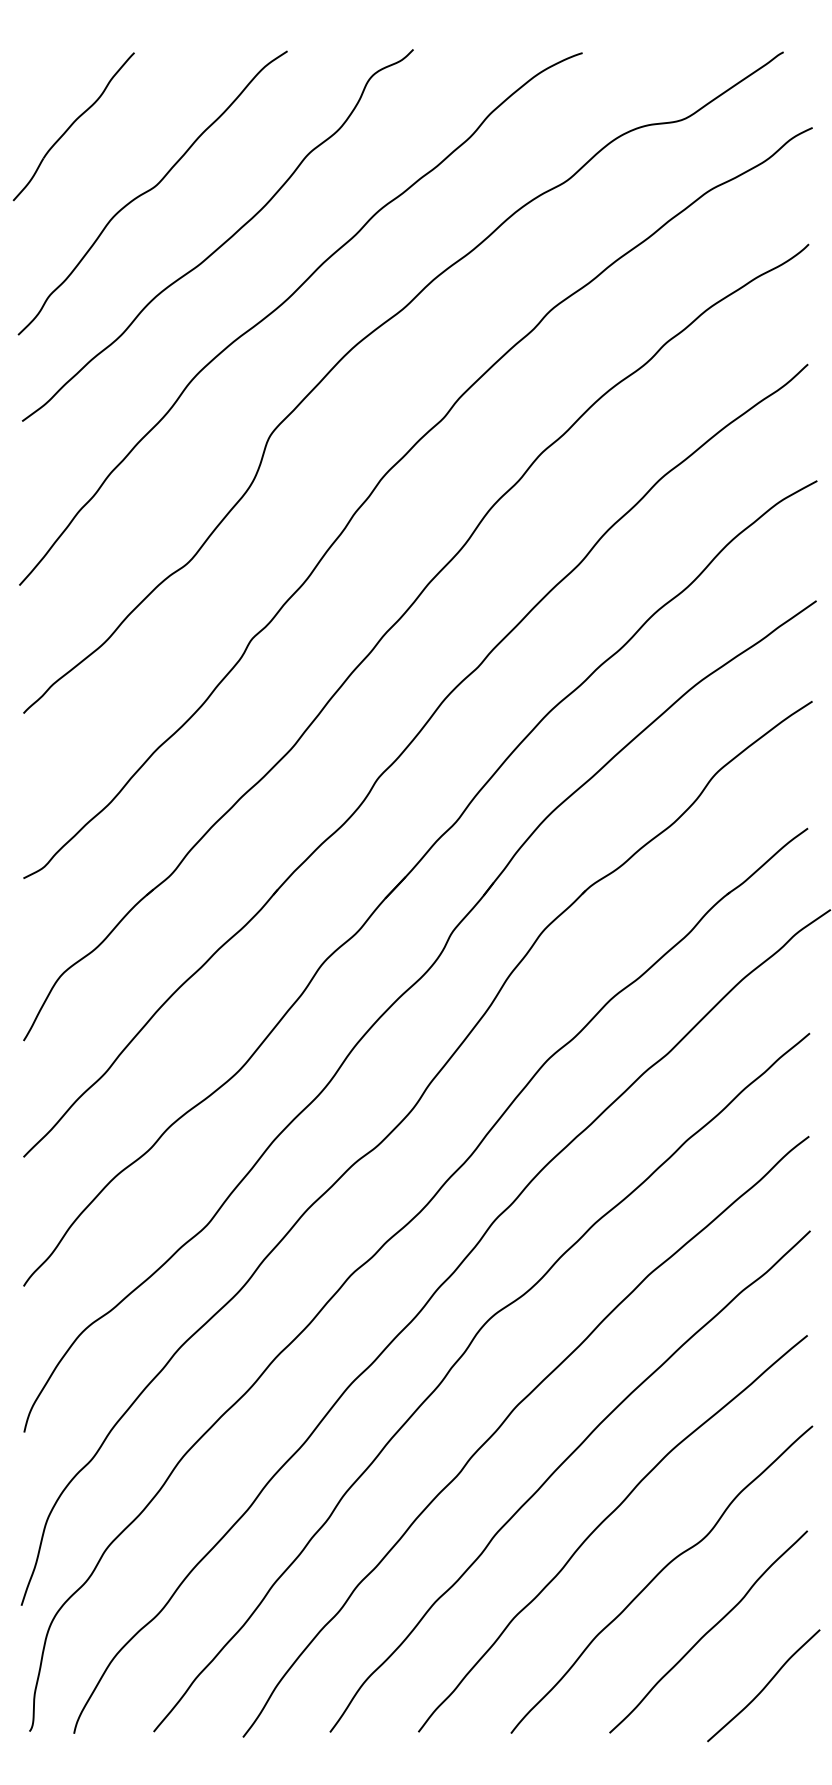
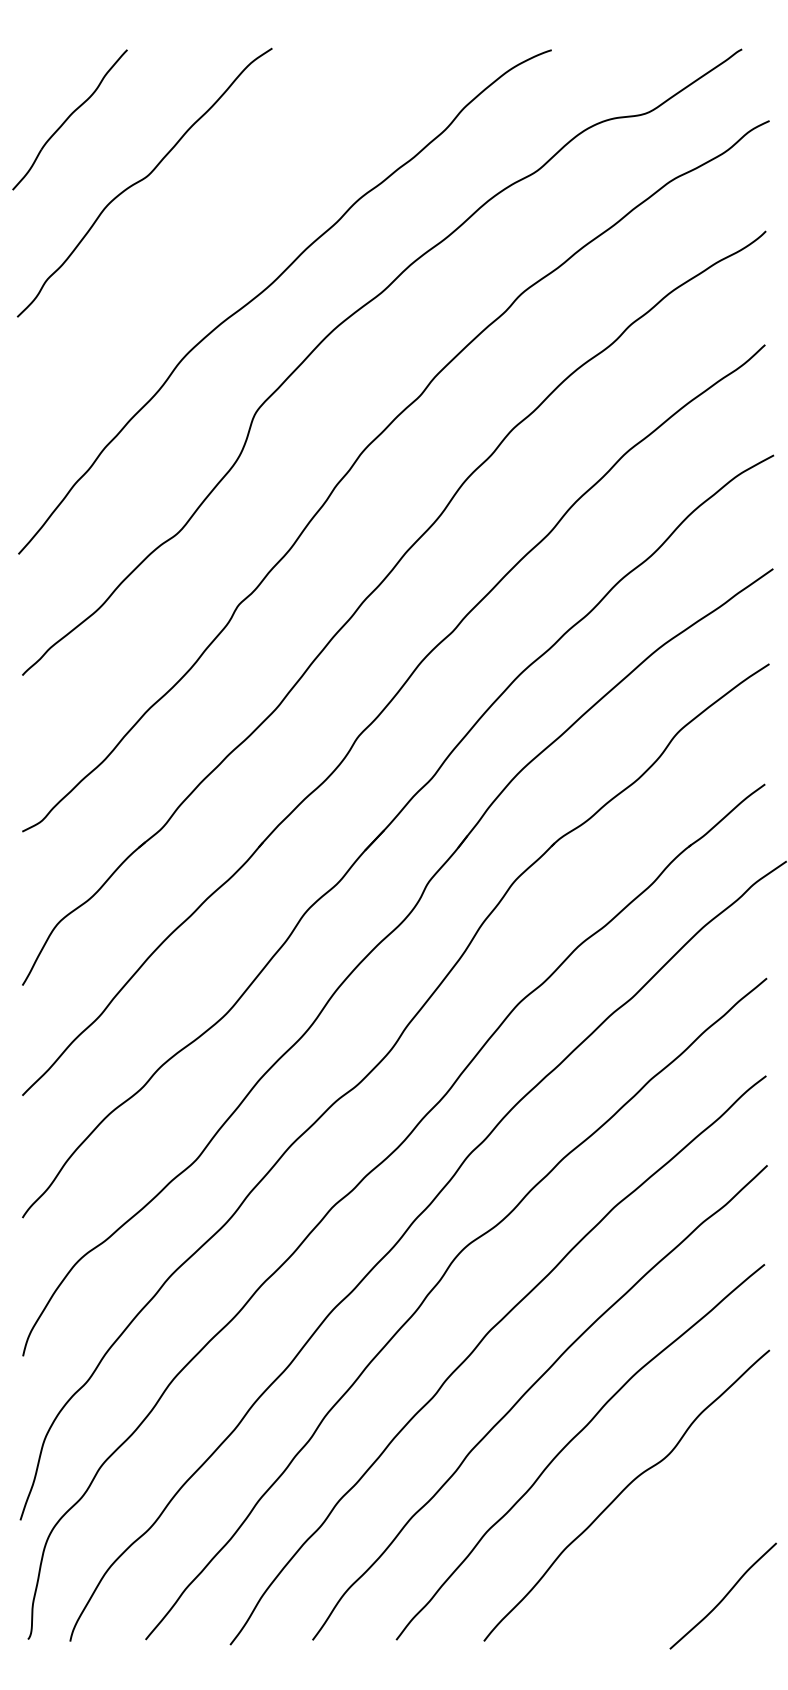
curve: (224, 241) -> (212, 228), removed
curve: (708, 1632) -> (670, 1545), removed

